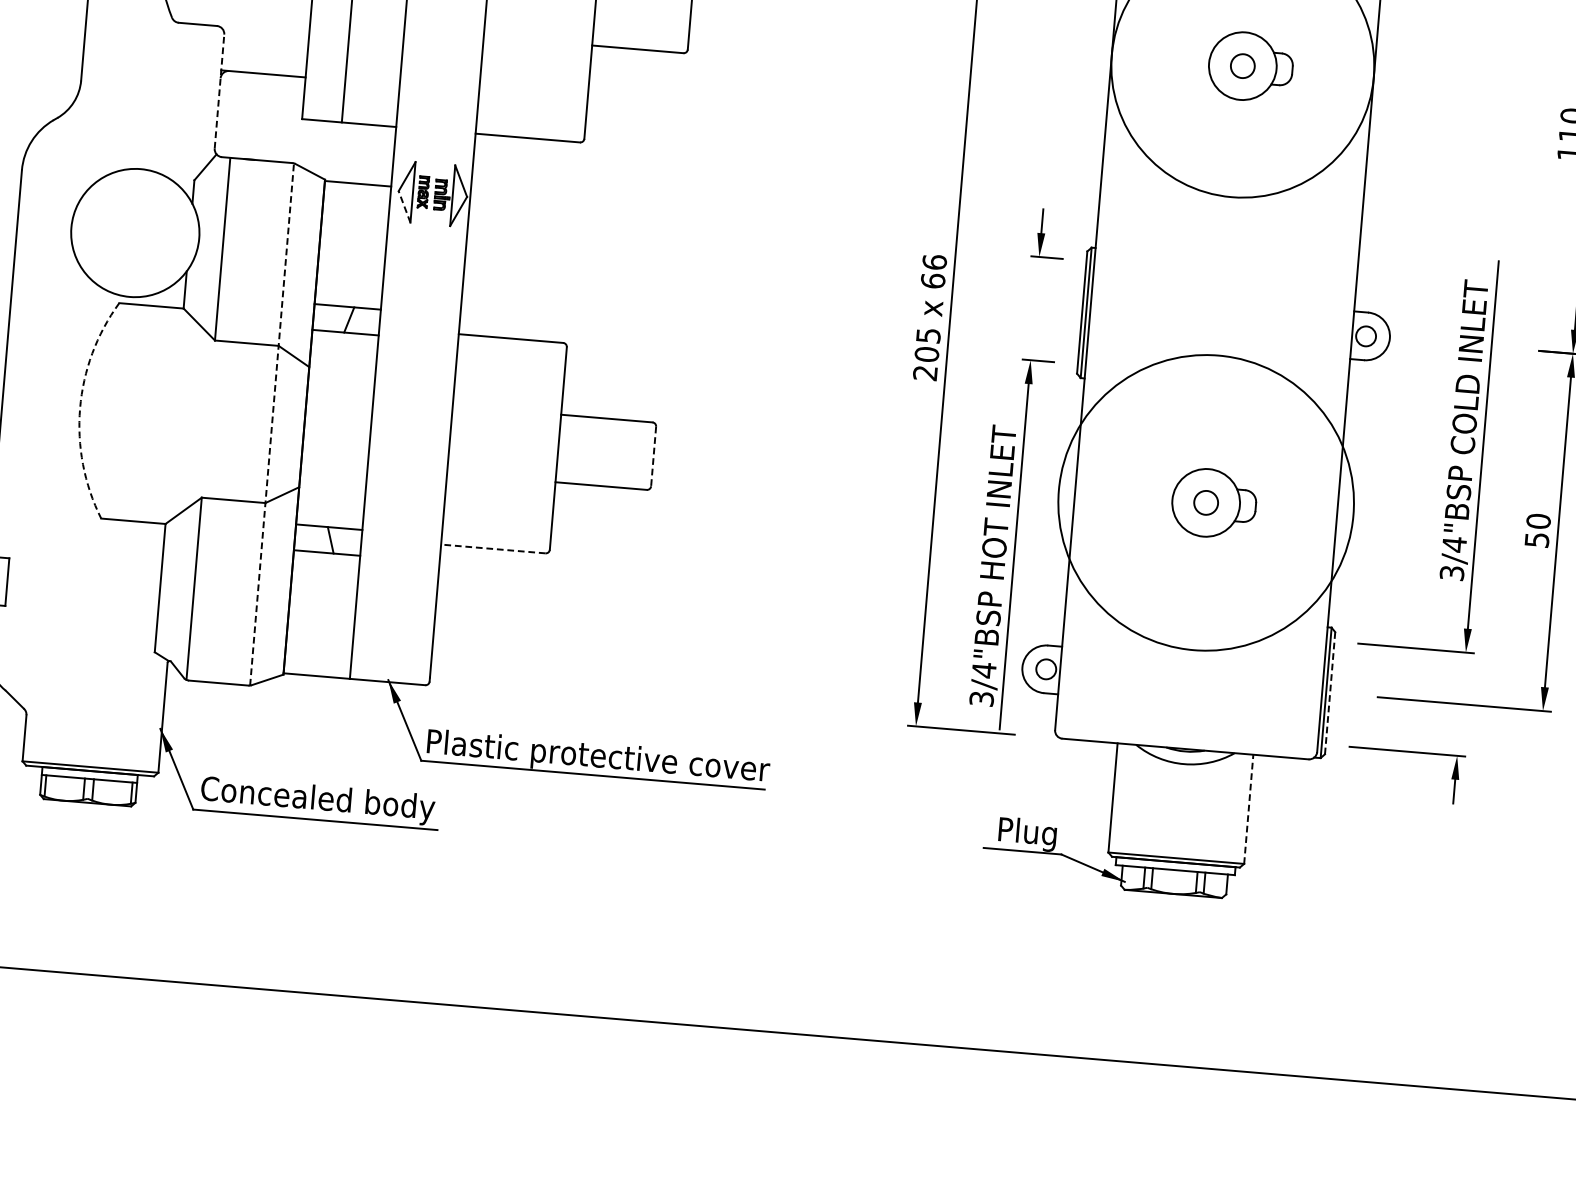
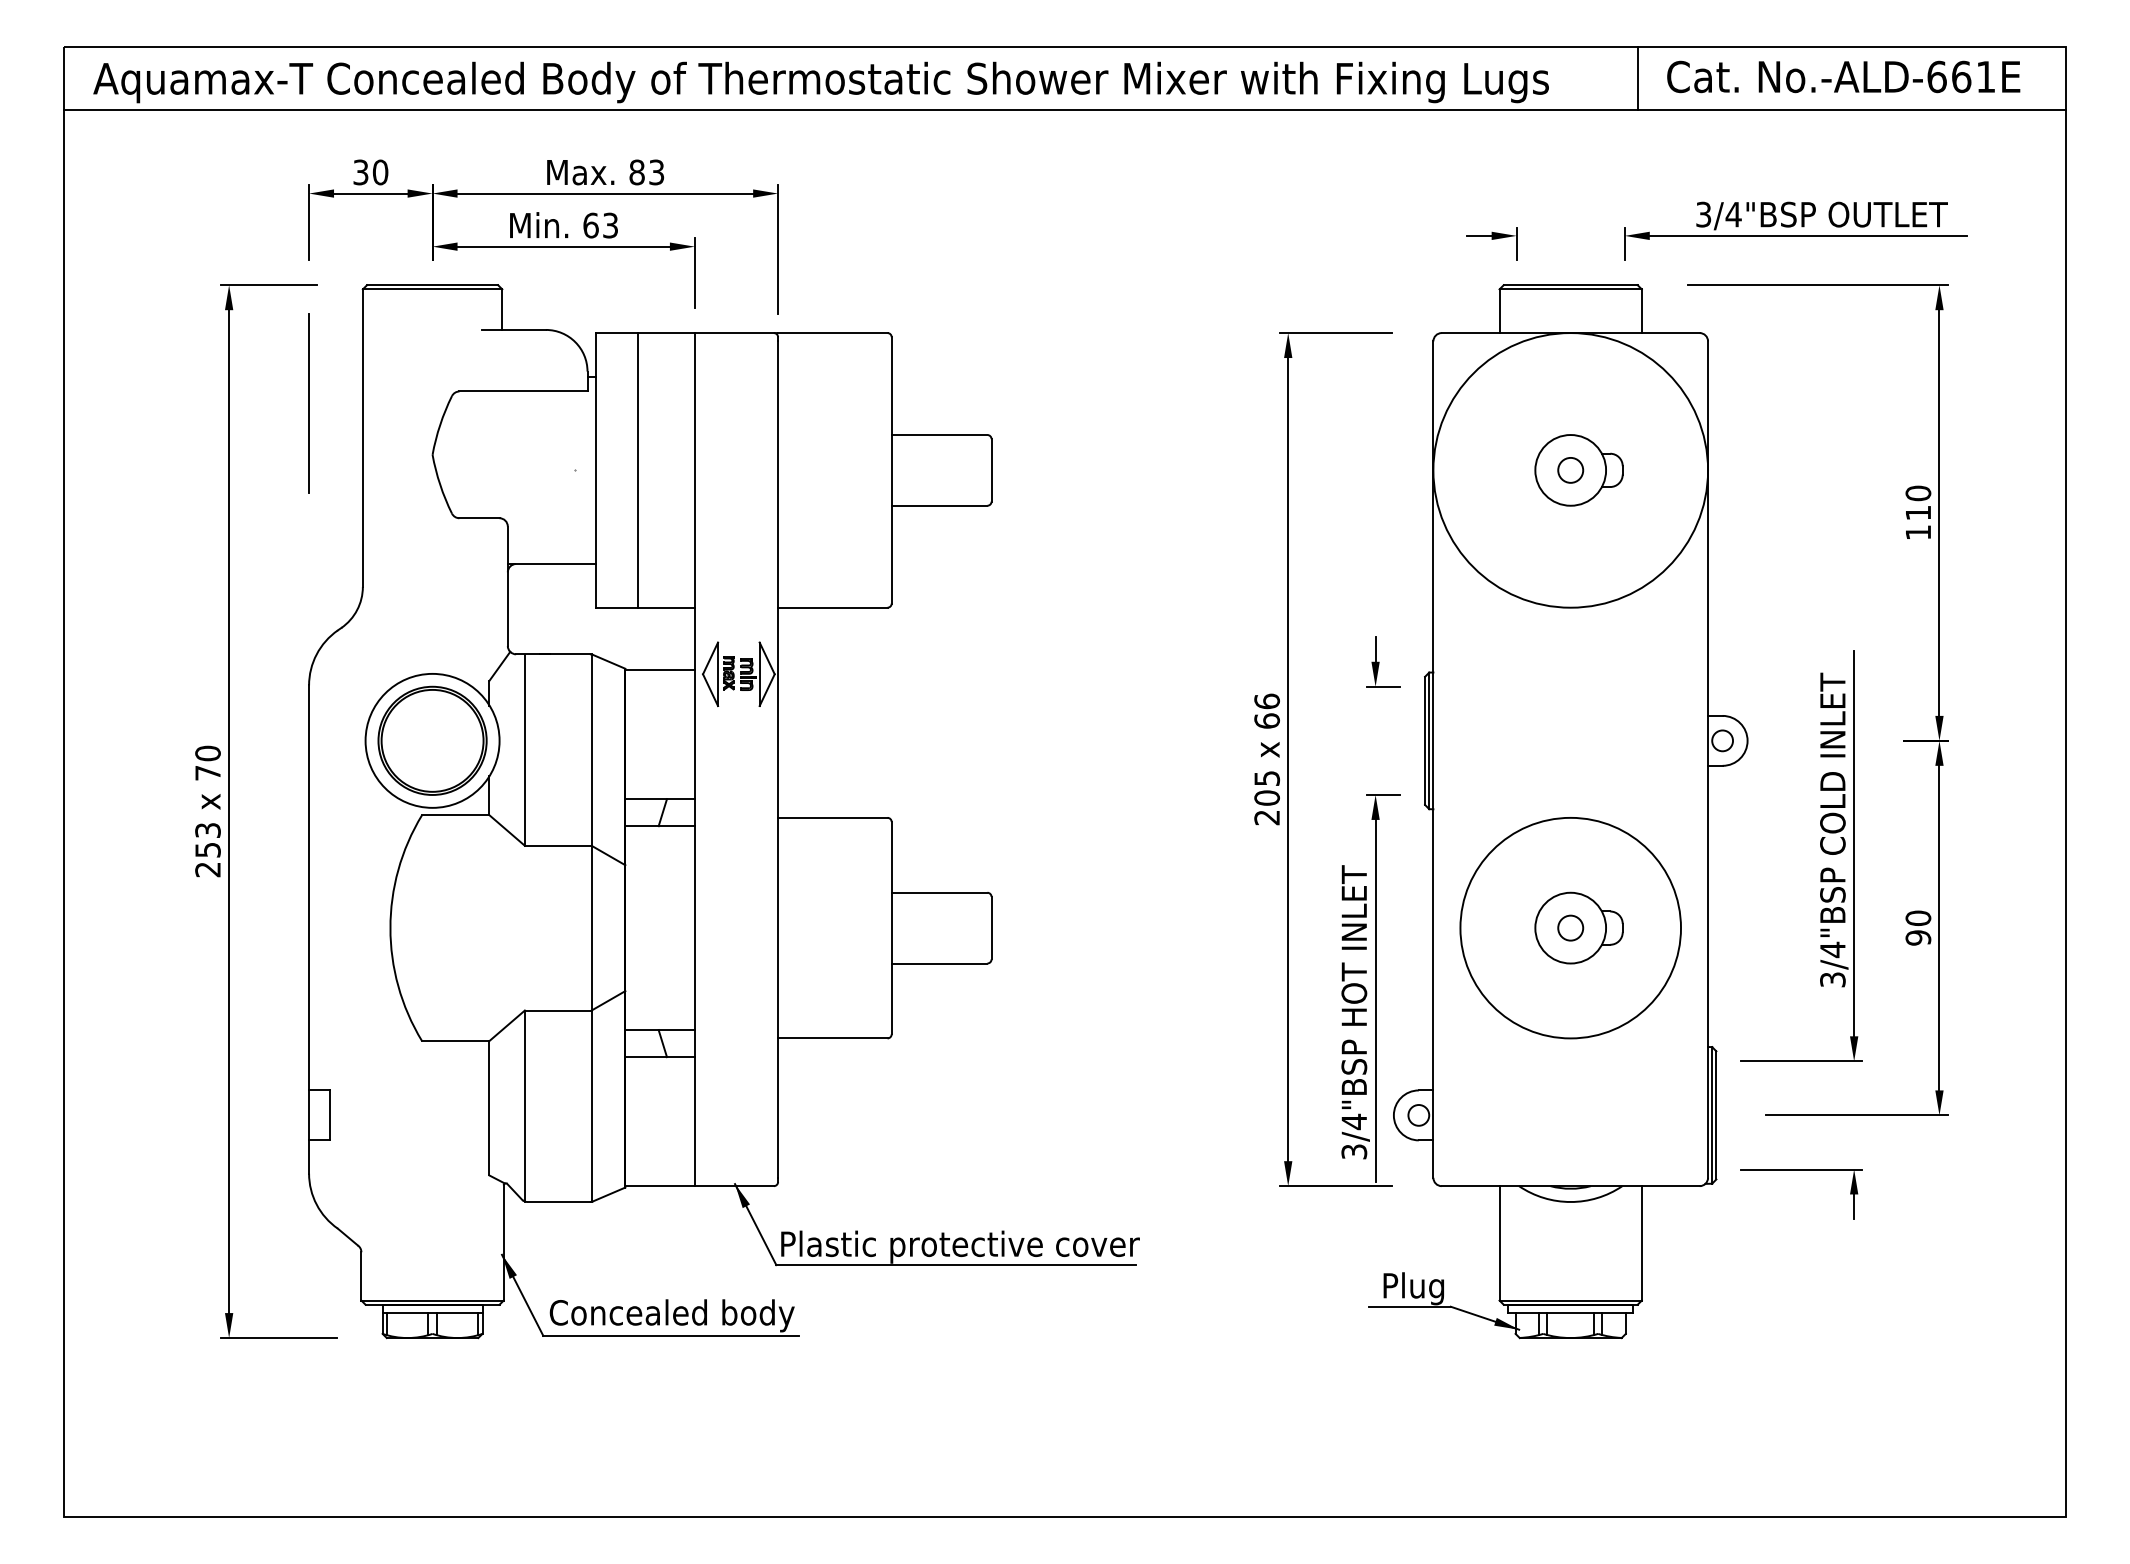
line: (219, 91) -> (507, 586), dashed -> solid
line: (404, 207) -> (710, 690), dashed -> solid
part: (135, 232) -> (432, 740), added
arc: (80, 408) -> (390, 928), dashed -> solid
line: (271, 424) -> (591, 928), dashed -> solid
line: (653, 456) -> (991, 928), dashed -> solid
circle: (1206, 502) -> (1570, 927), size x0.71
text: (1537, 539) -> (1918, 937), 50 -> 90
line: (493, 549) -> (832, 1038), dashed -> solid
line: (1330, 692) -> (1716, 1114), dashed -> solid
line: (1248, 808) -> (1641, 1242), dashed -> solid

